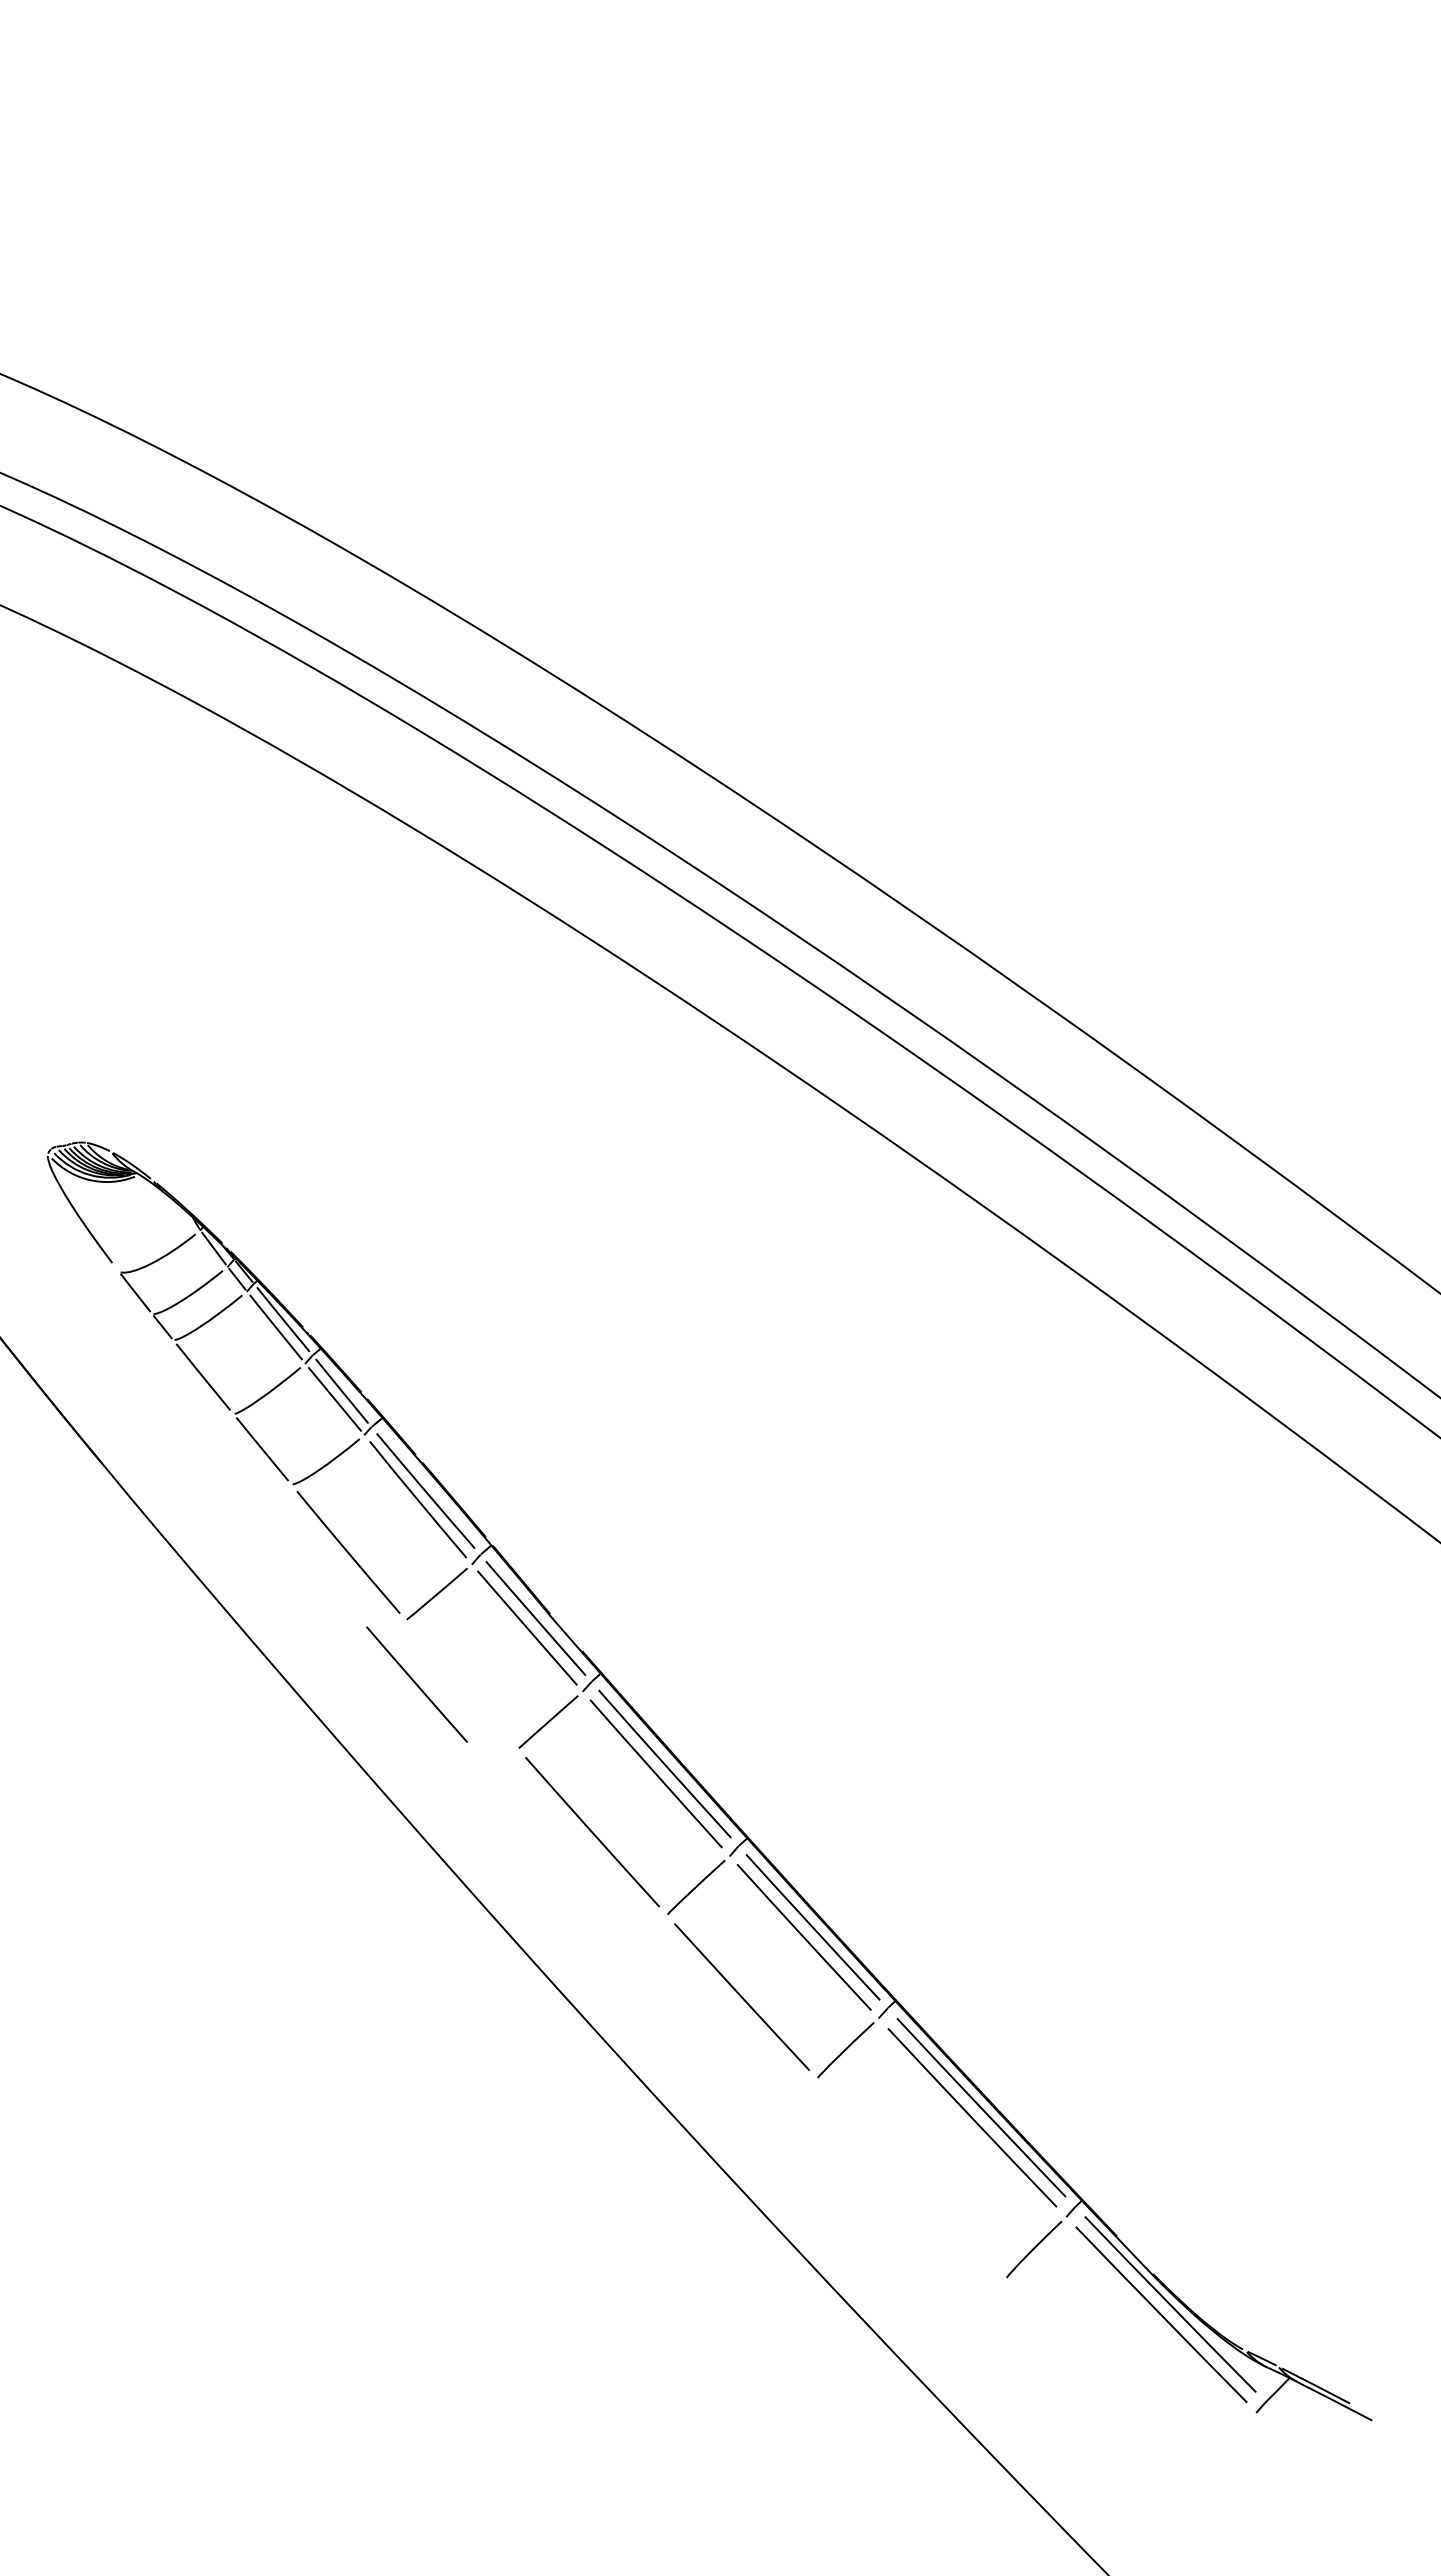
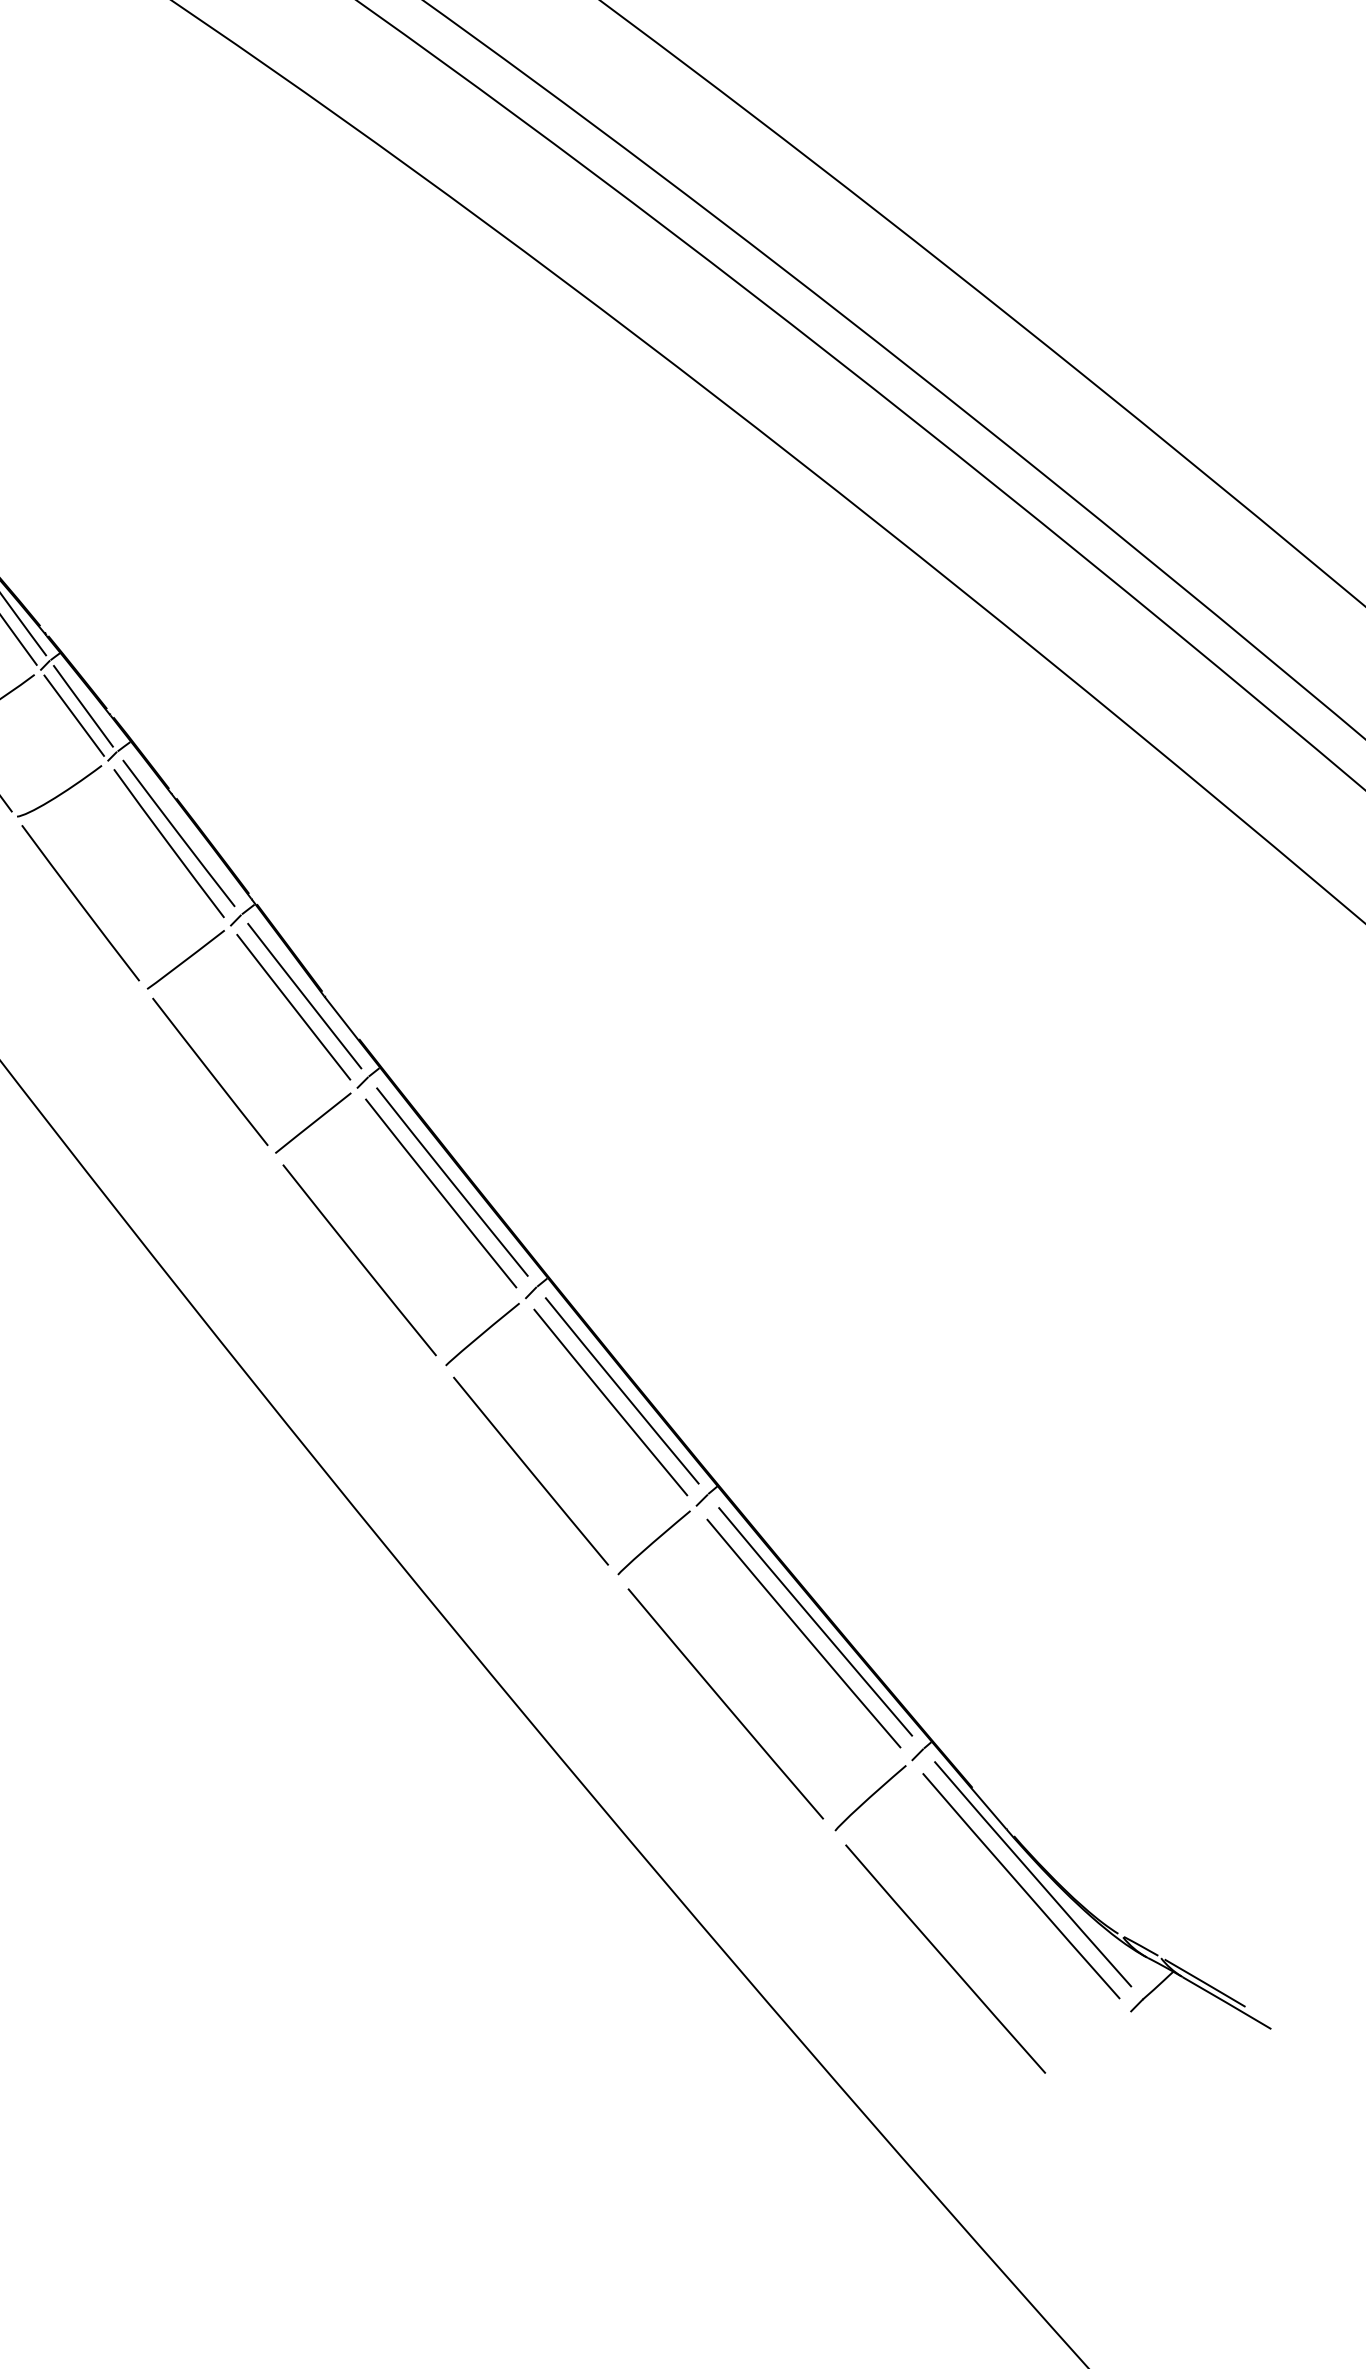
line: (416, 1684) -> (209, 1071), moved
line: (911, 2178) -> (725, 1703), added
line: (1102, 2377) -> (945, 1958), added

